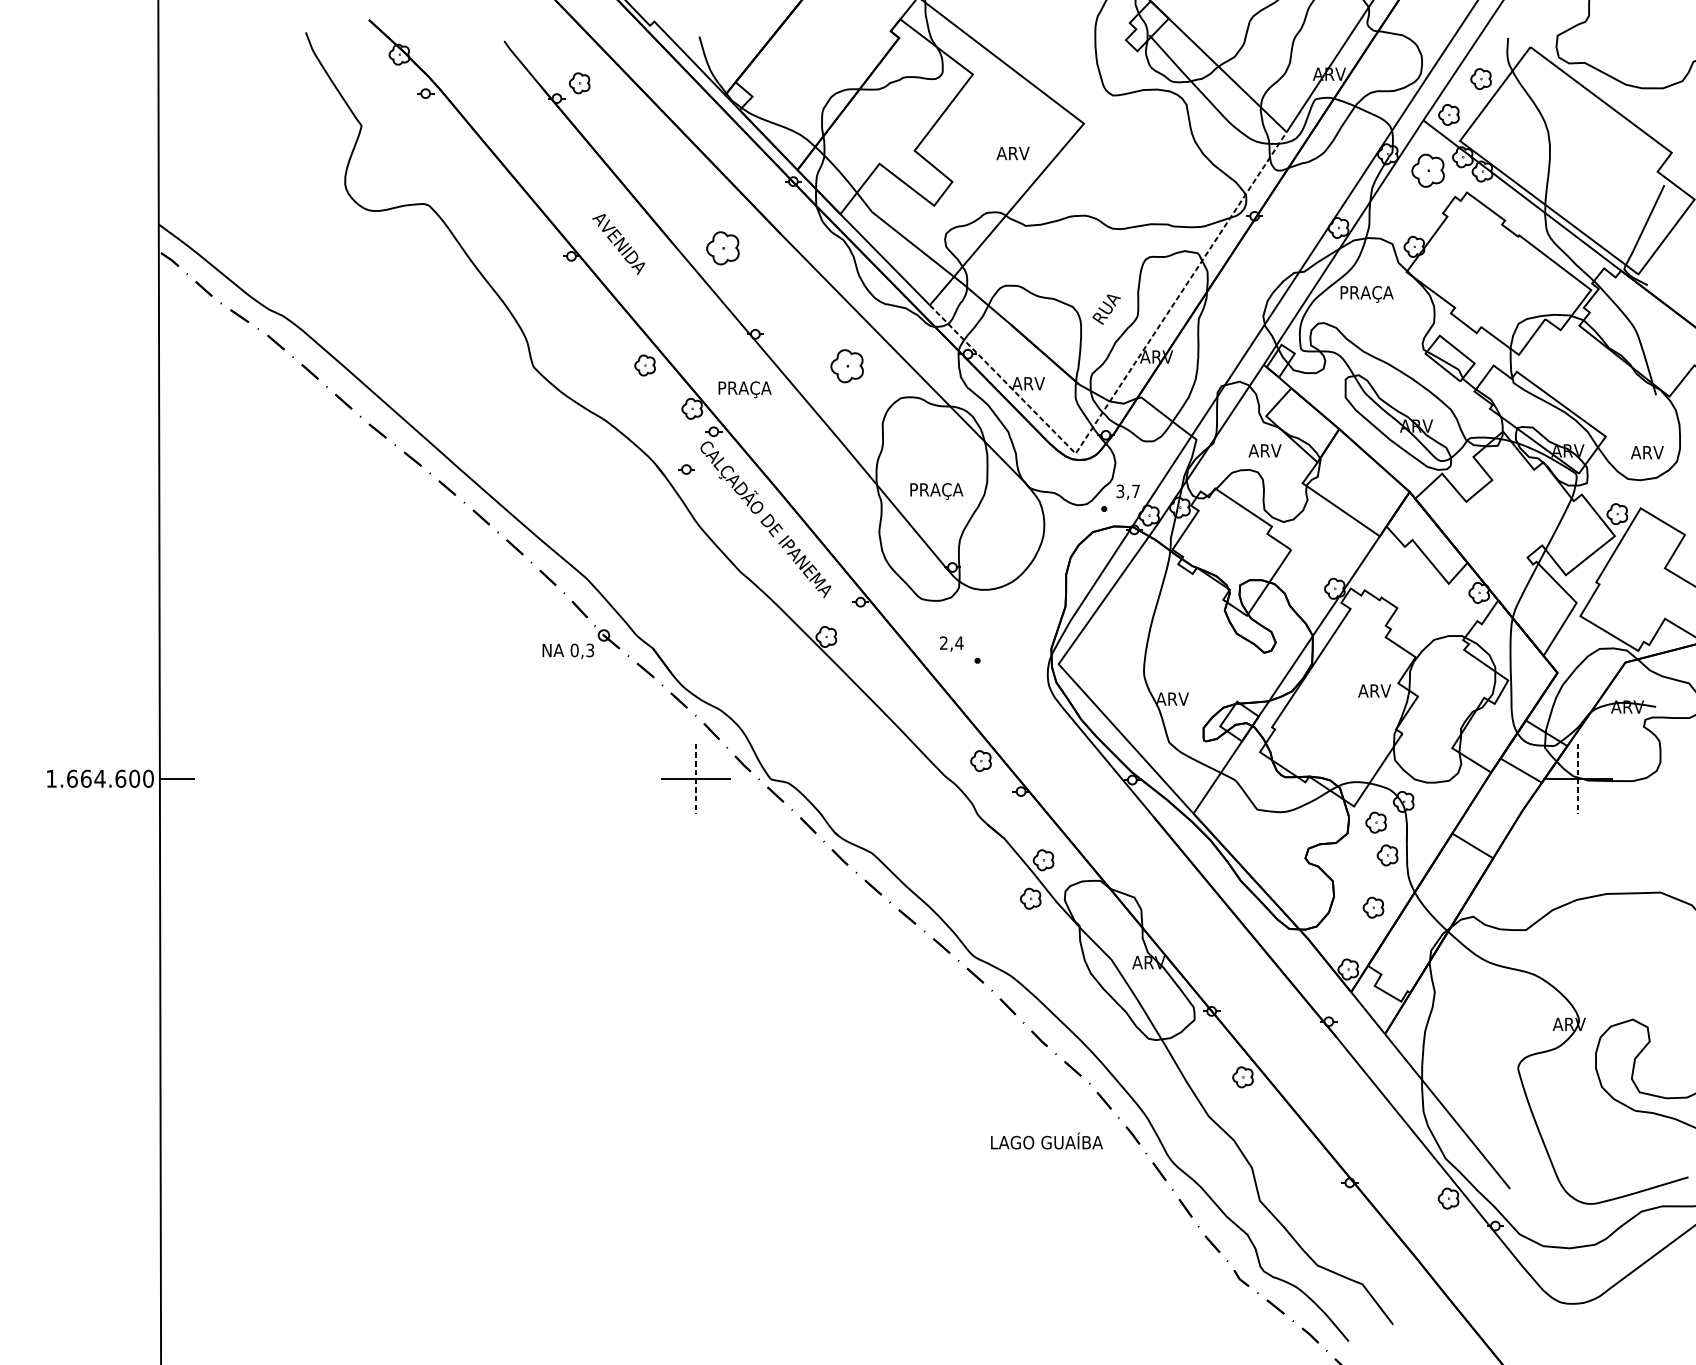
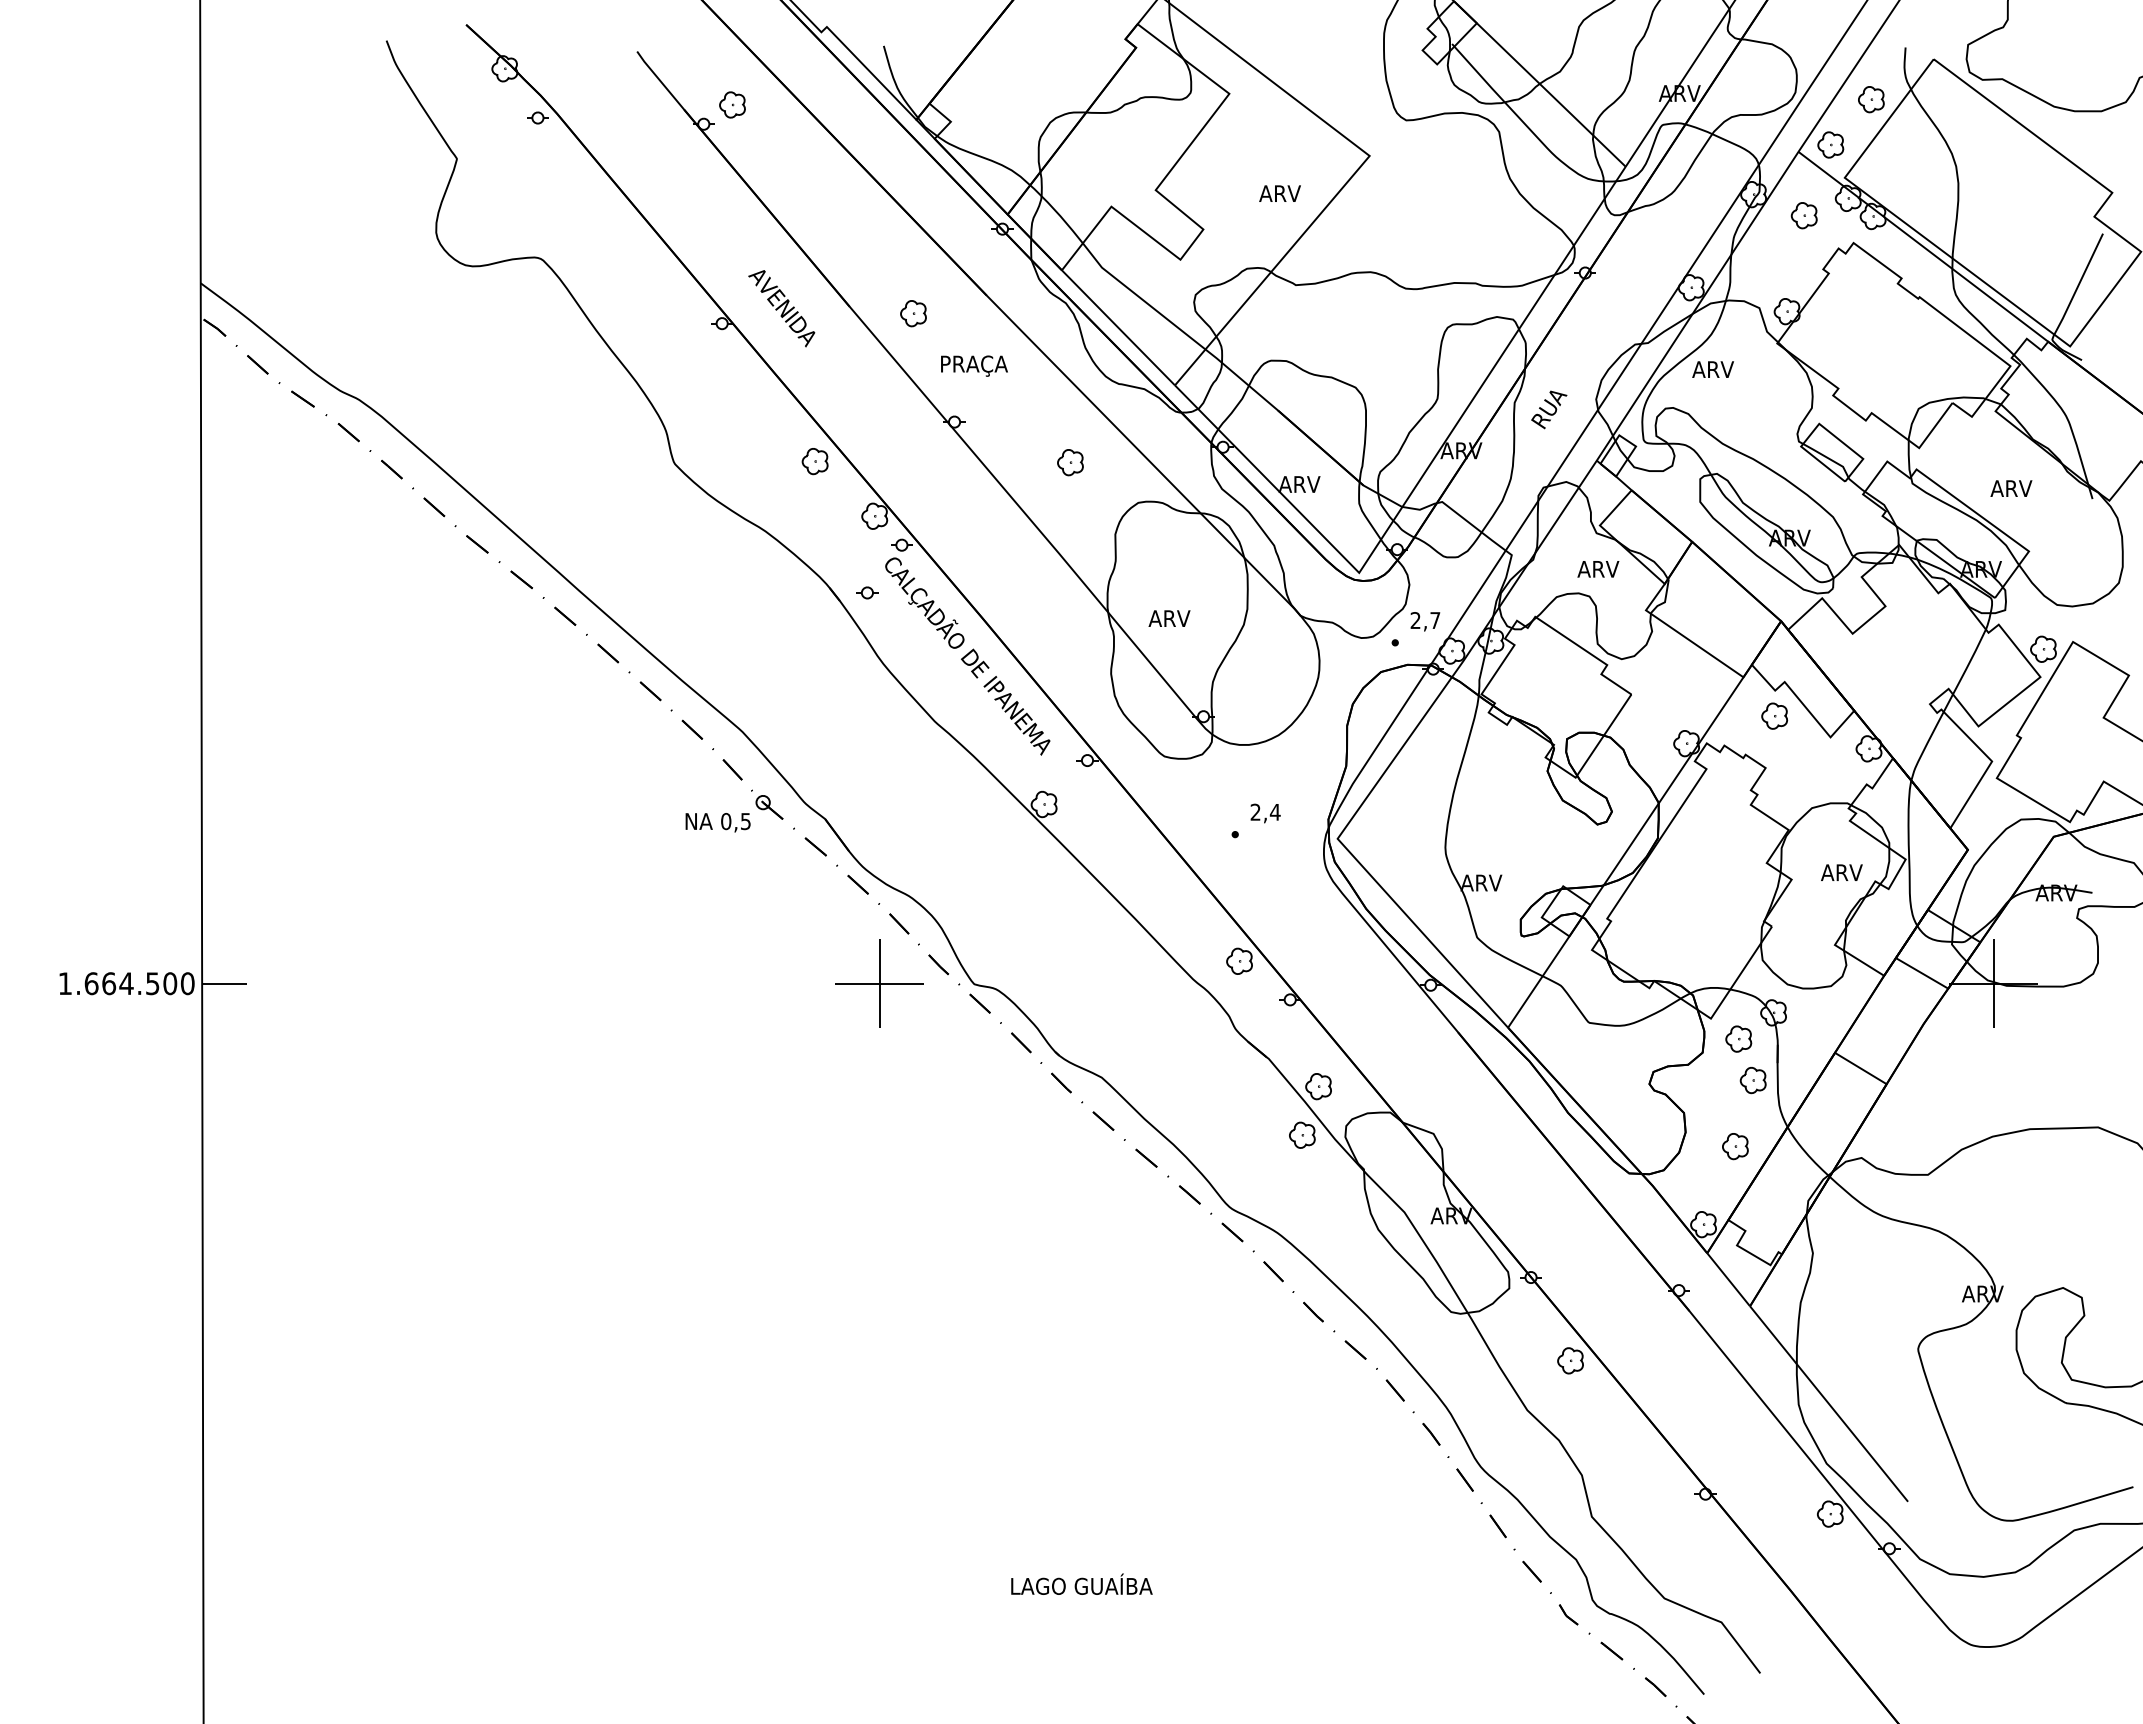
part: (1427, 170) -> (1803, 215), size x0.62
part: (722, 248) -> (913, 313), size x0.62
text: (1366, 294) -> (1726, 371), PRAÇA -> ARV
text: (1106, 309) -> (1549, 409), moved
part: (847, 366) -> (1070, 462), size x0.62
line: (1124, 379) -> (1420, 479), dashed -> solid
text: (745, 389) -> (974, 365), moved
text: (1647, 452) -> (2011, 488), moved
text: (935, 491) -> (1182, 620), PRAÇA -> ARV
text: (1120, 491) -> (1415, 620), 3,7 -> 2,7
part: (1404, 566) -> (1774, 715), added
text: (951, 644) -> (1265, 813), moved
text: (589, 649) -> (745, 820), 0,3 -> 0,5
text: (1374, 690) -> (1841, 872), moved
text: (120, 778) -> (152, 983), 1.664.600 -> 1.664.500
line: (696, 778) -> (879, 983), dashed -> solid
line: (1577, 778) -> (1993, 983), dashed -> solid
text: (1046, 1140) -> (1081, 1583), moved

